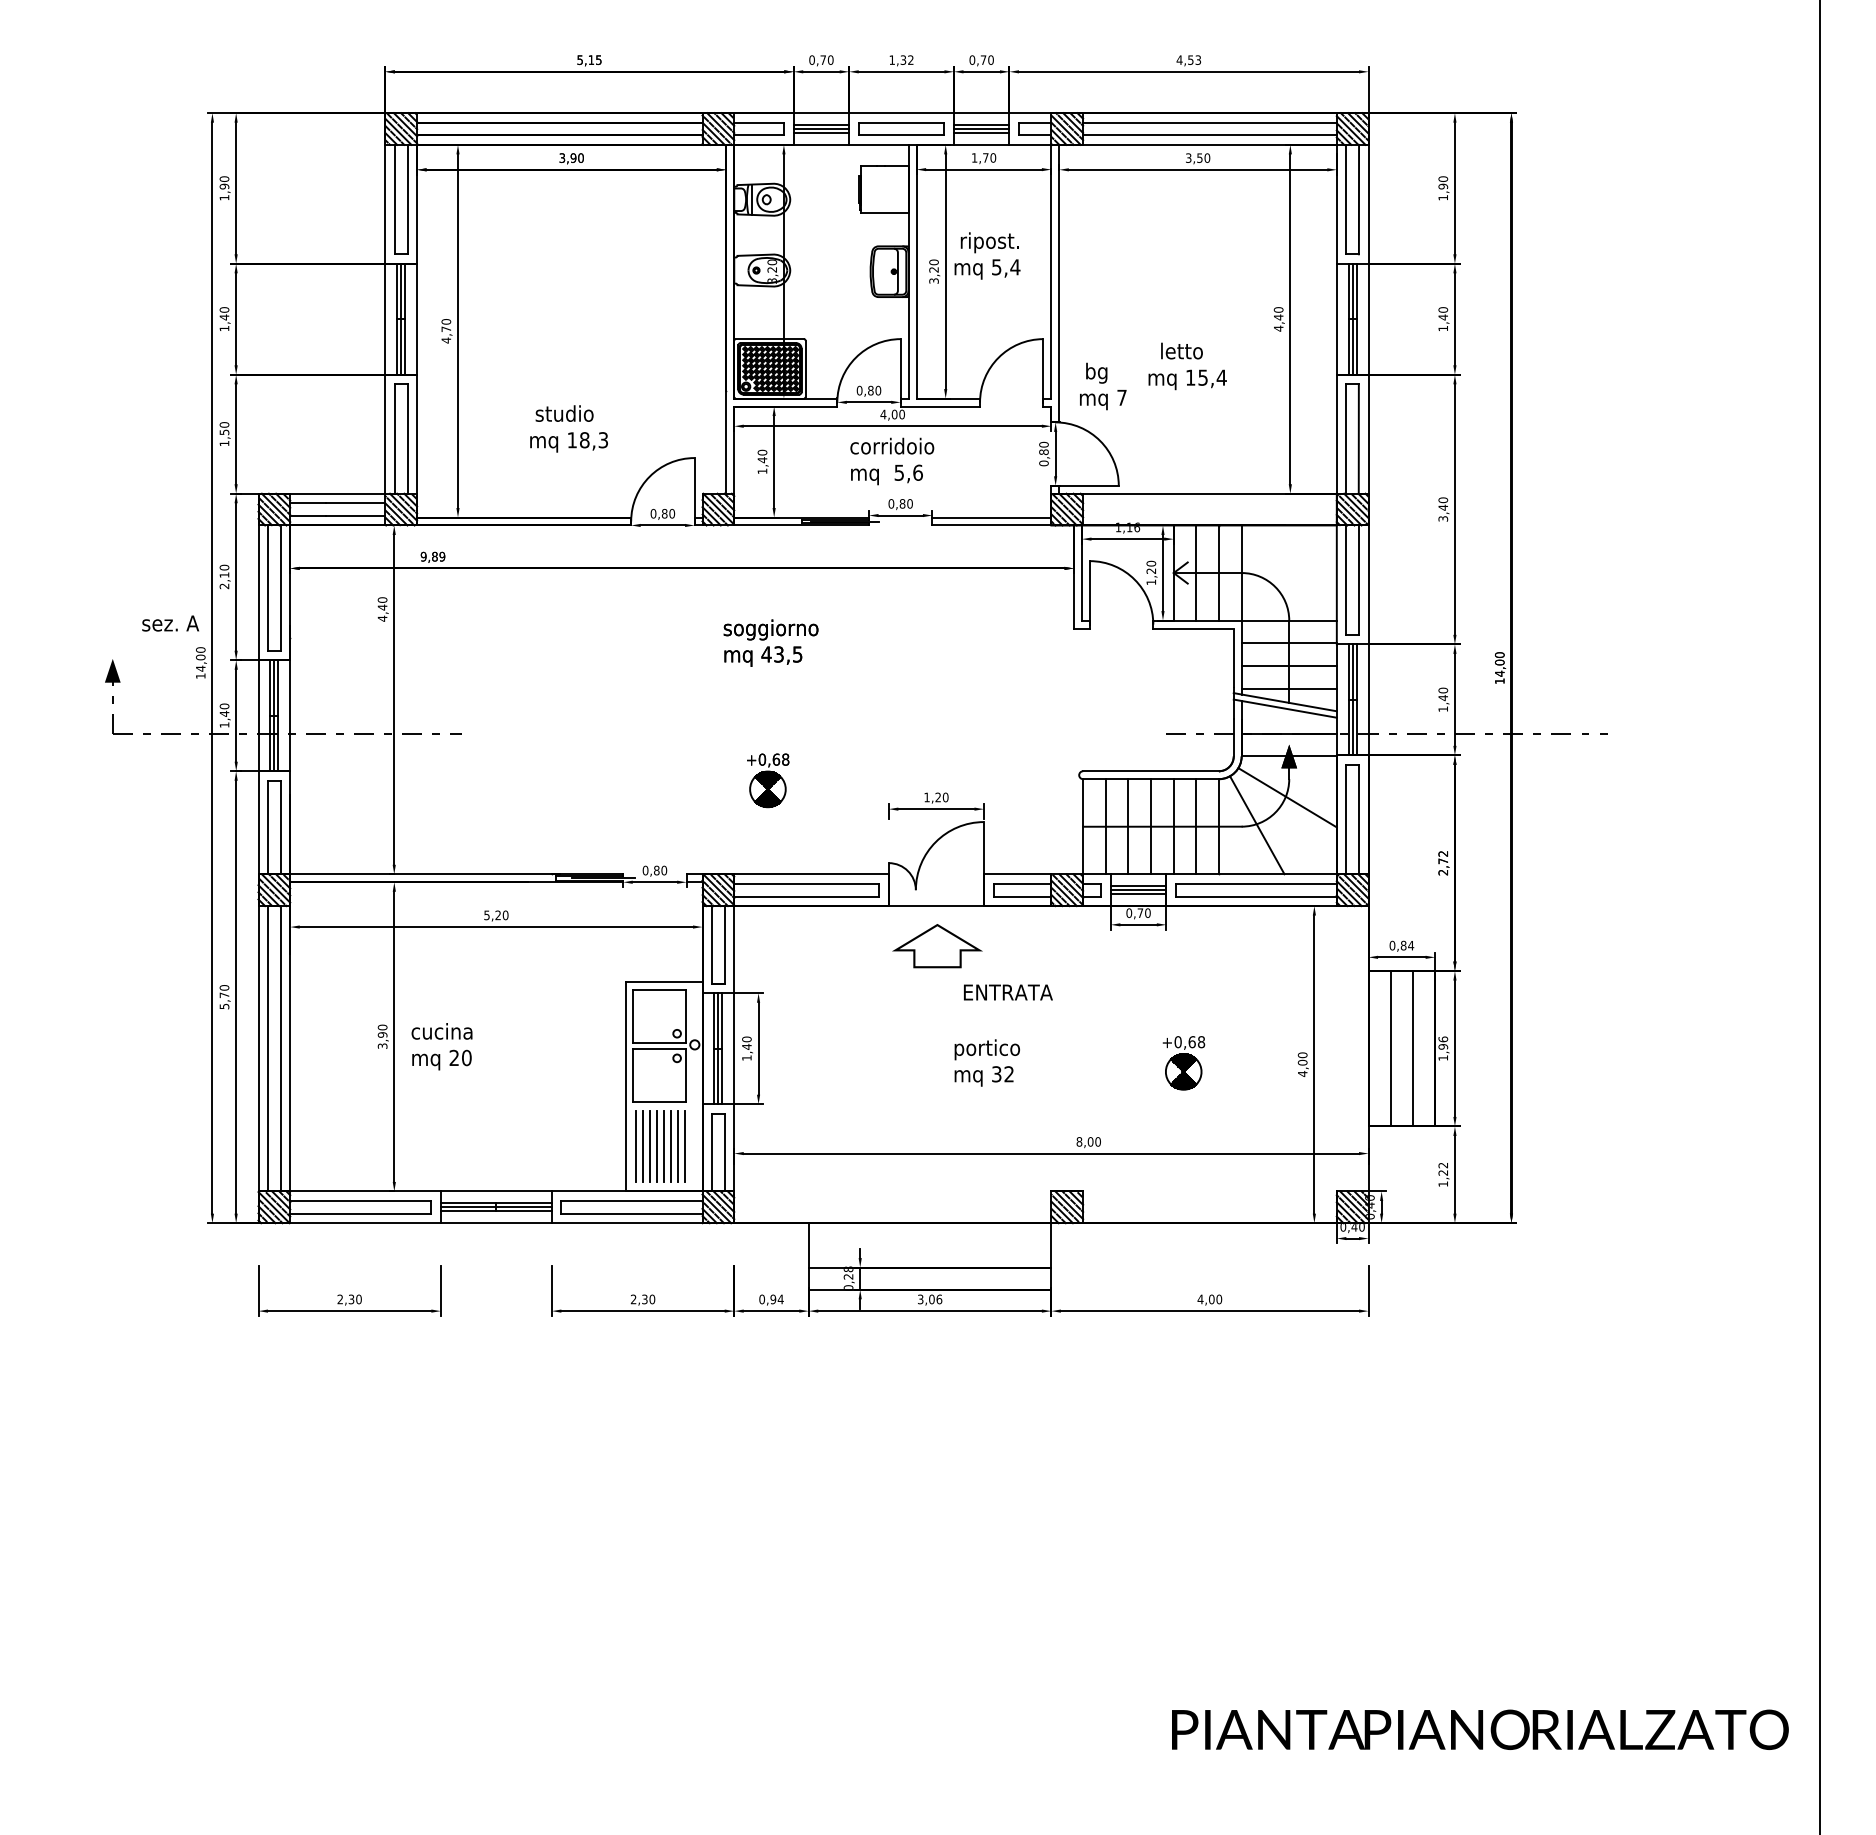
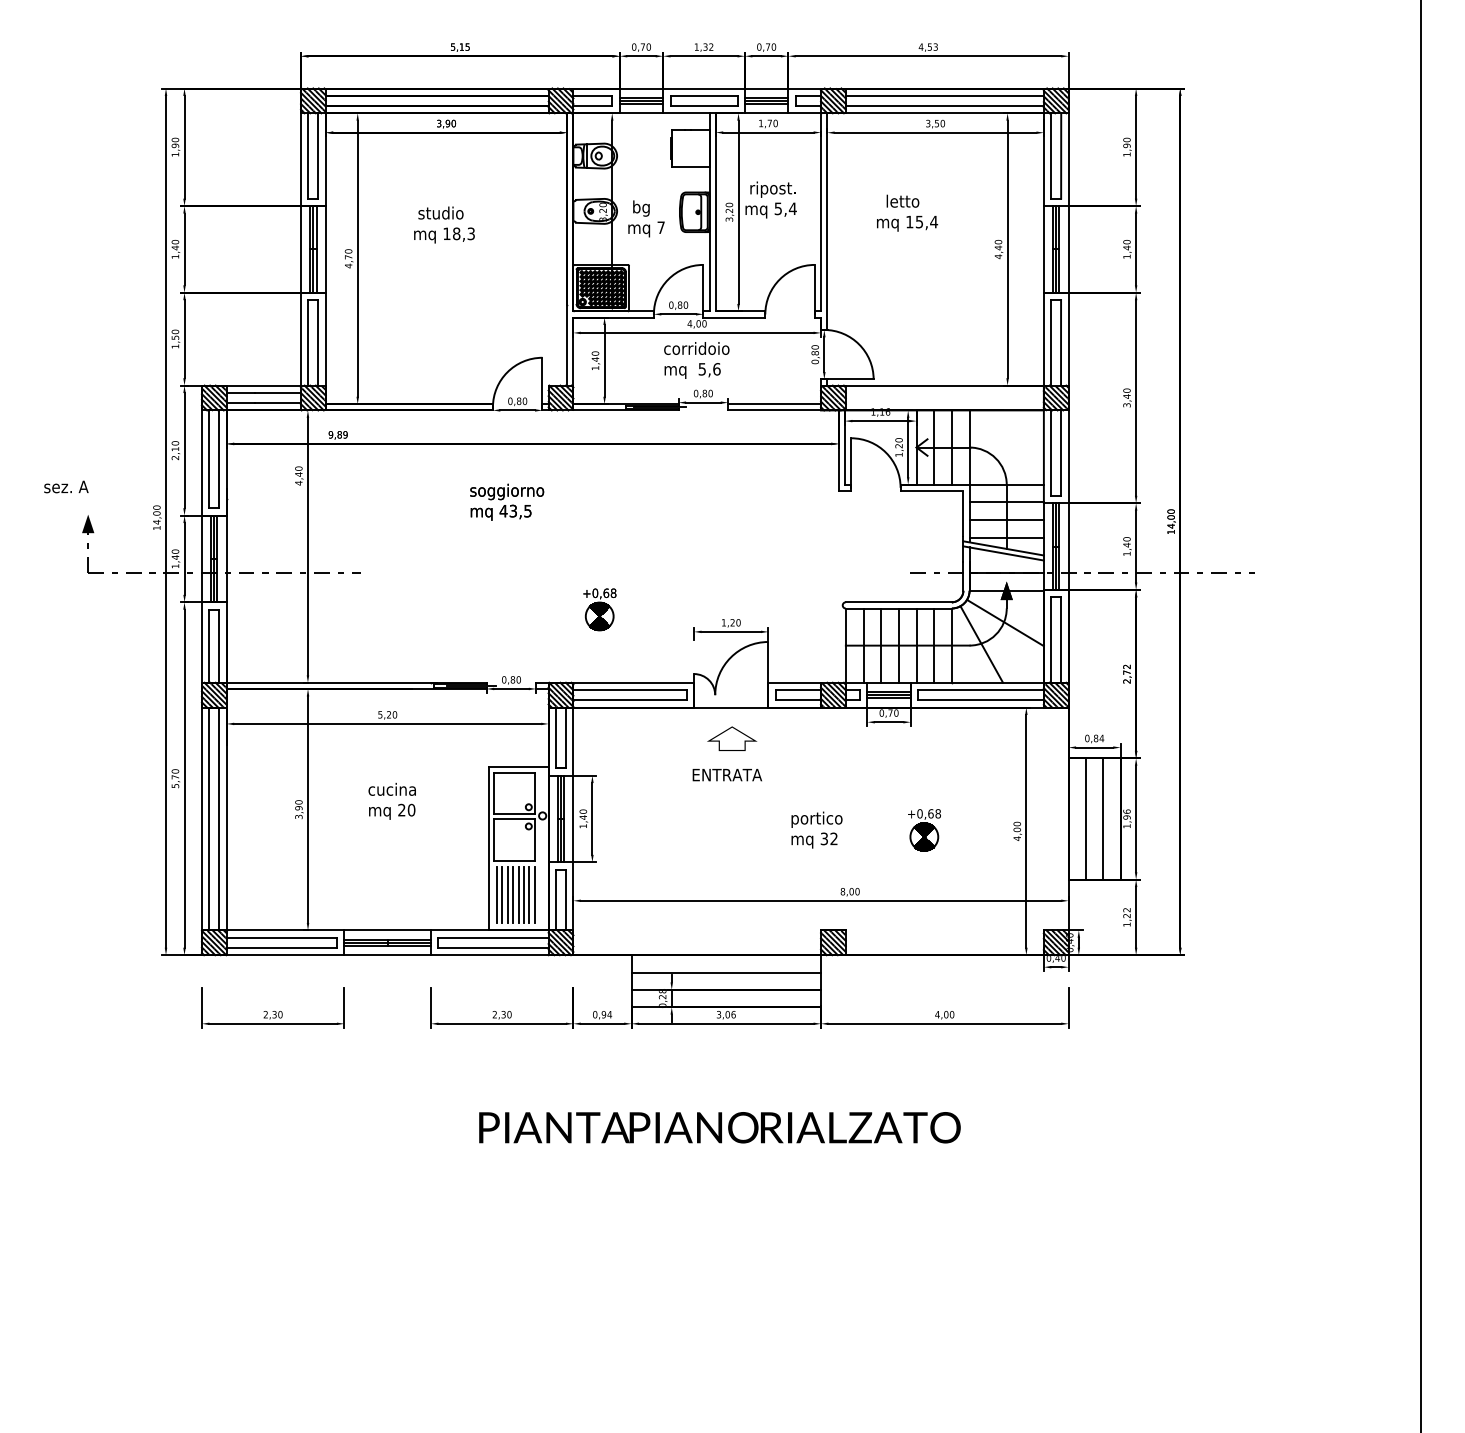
text: (1187, 365) -> (907, 212), moved
text: (1103, 385) -> (646, 218), moved
text: (569, 428) -> (444, 224), moved
text: (170, 622) -> (66, 486), moved
text: (771, 642) -> (507, 501), moved
part: (938, 945) -> (732, 738), size x0.71
text: (1007, 993) -> (726, 775), moved
text: (441, 1045) -> (391, 800), moved
text: (986, 1062) -> (816, 829), moved
line: (930, 1245) -> (726, 972), added
text: (1479, 1729) -> (719, 1127), moved

